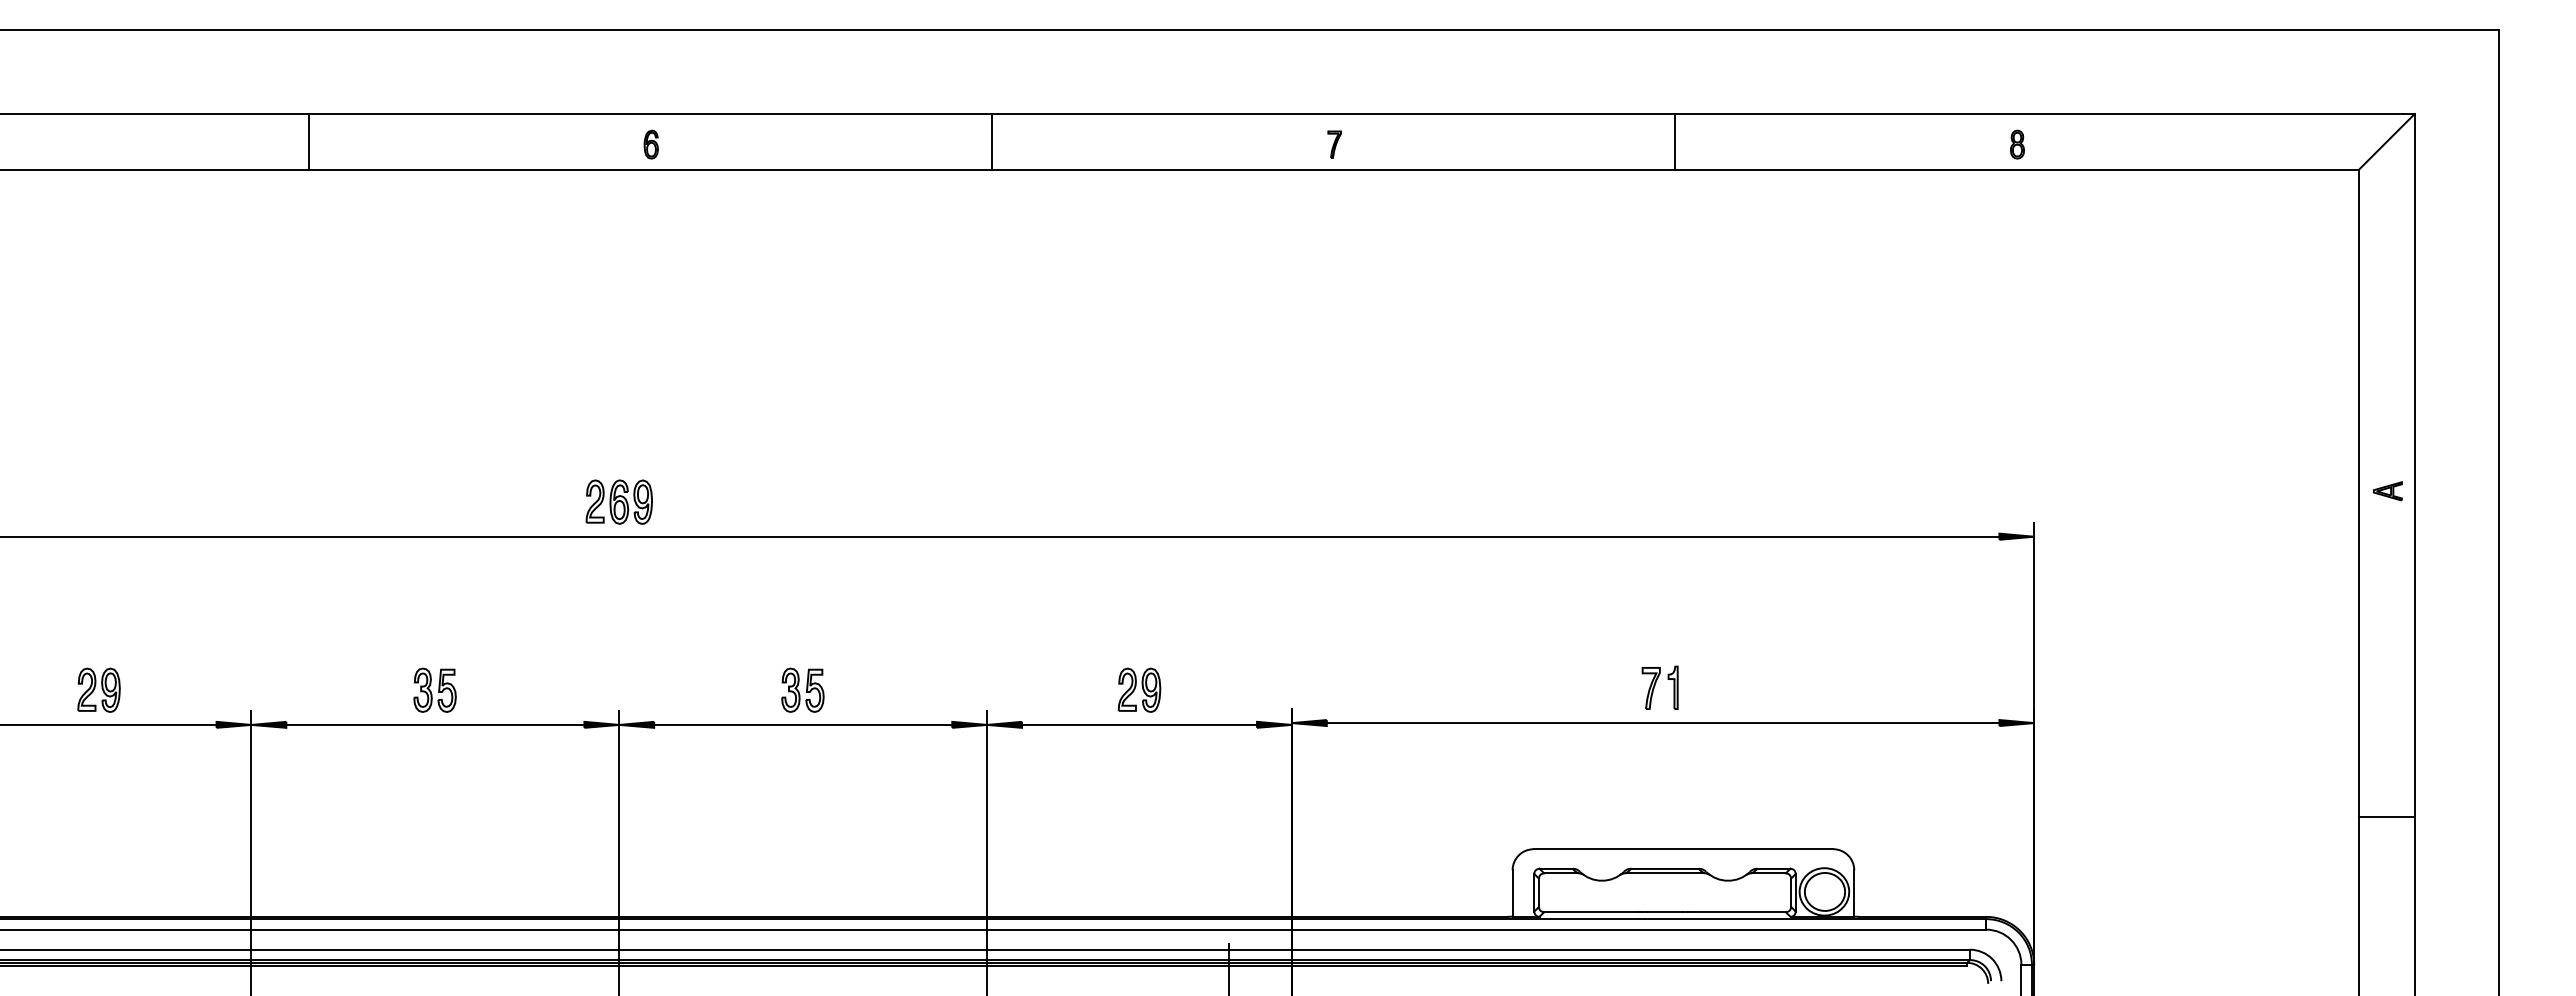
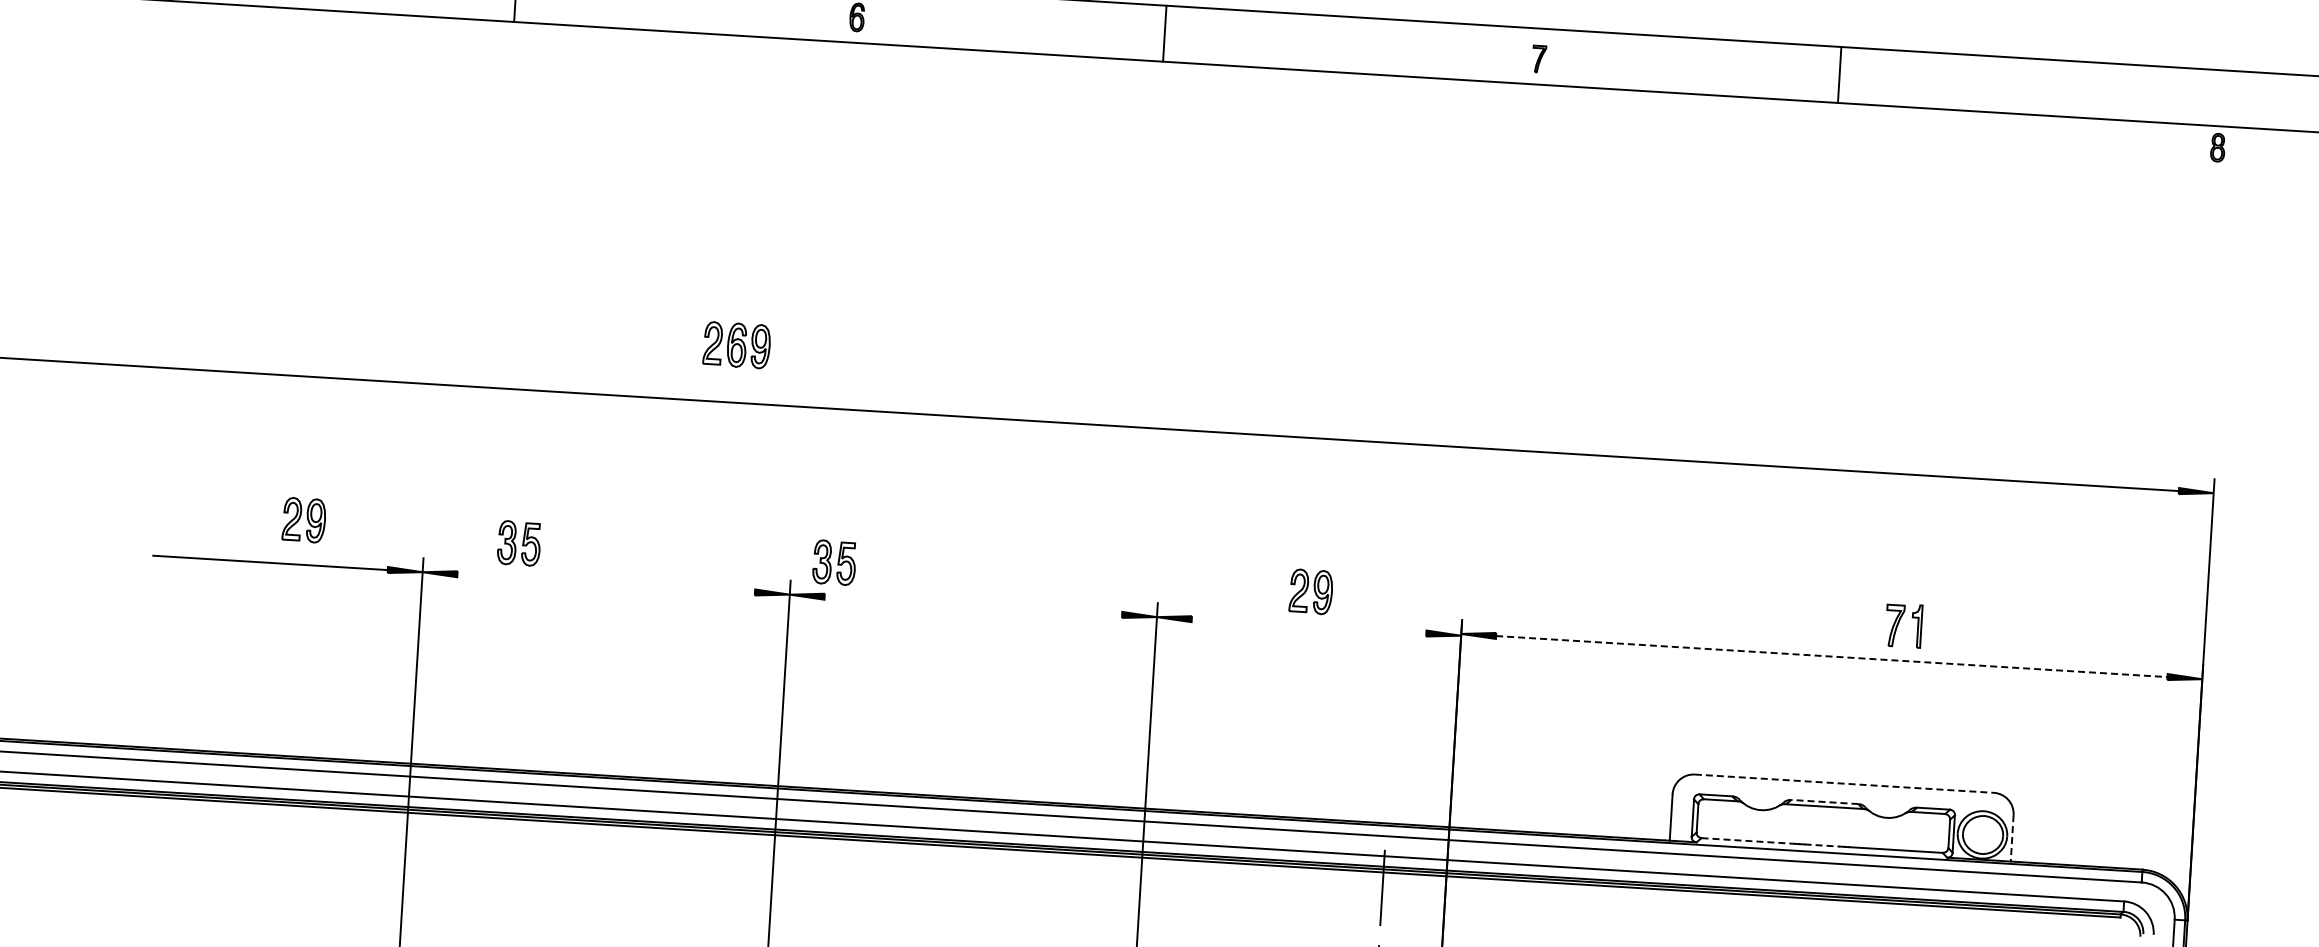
line: (992, 142) -> (1164, 34), moved
line: (1675, 142) -> (1839, 75), moved
part: (2017, 144) -> (2217, 147), moved
part: (618, 501) -> (736, 344), moved
part: (1659, 687) -> (1903, 625), moved
part: (98, 689) -> (303, 519), moved
part: (434, 689) -> (518, 542), moved
part: (802, 689) -> (834, 561), moved
line: (1663, 723) -> (1832, 656), solid -> dashed
line: (435, 724) -> (606, 583), removed
line: (803, 724) -> (973, 605), removed
line: (1139, 724) -> (1309, 626), removed
line: (1683, 849) -> (1844, 783), solid -> dashed
line: (1665, 868) -> (1825, 801), solid -> dashed
line: (1854, 893) -> (2012, 838), solid -> dashed
line: (1591, 912) -> (1748, 841), solid -> dashed
line: (1665, 912) -> (1822, 845), solid -> dashed

